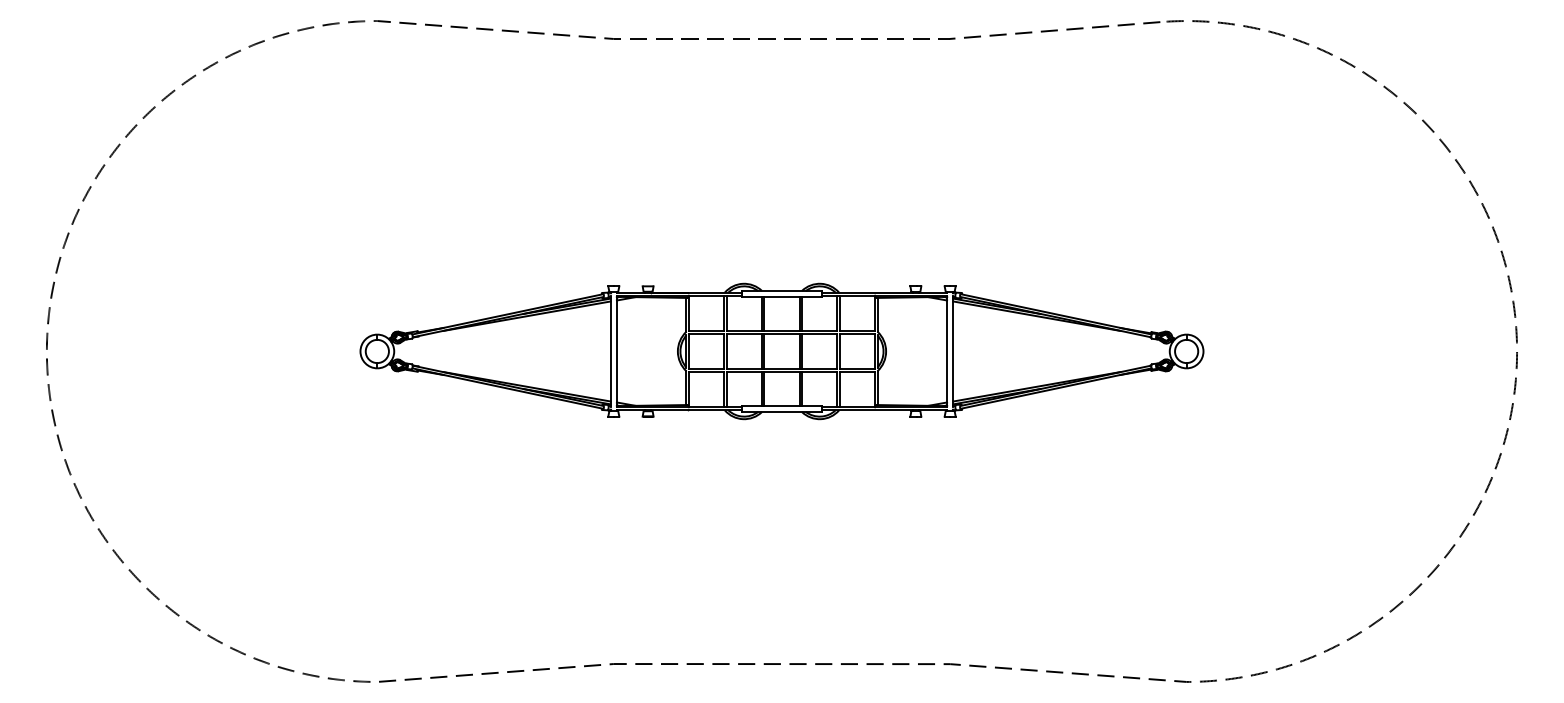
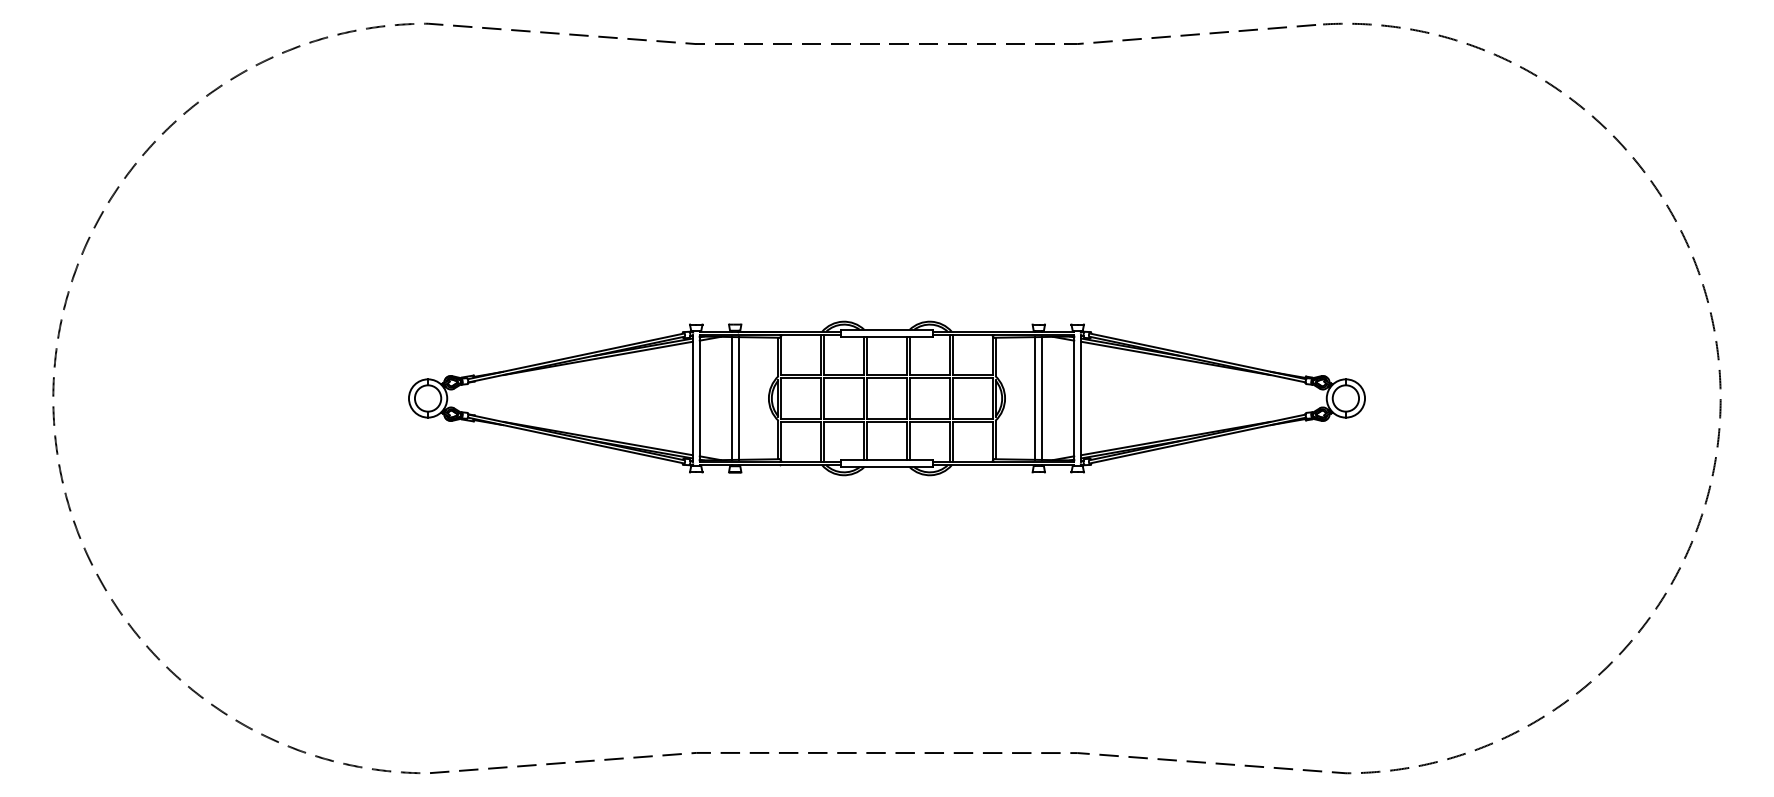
line: (645, 351) -> (732, 398), added
line: (651, 351) -> (738, 398), added
line: (912, 351) -> (1035, 398), added
line: (918, 351) -> (1041, 398), added

